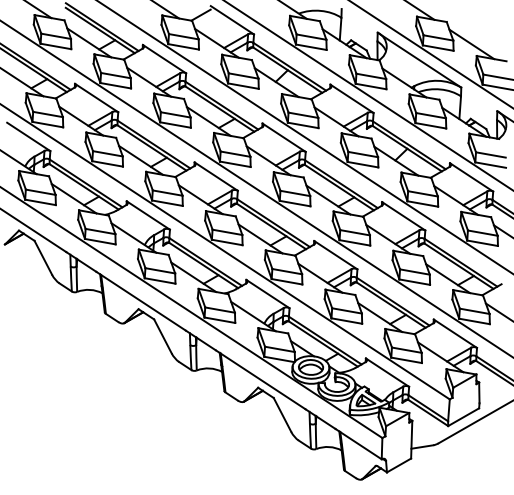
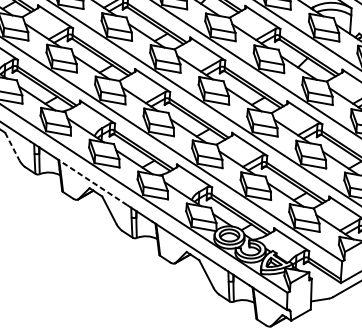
line: (43, 258) -> (12, 147), solid -> dashed
line: (141, 301) -> (91, 181), solid -> dashed

